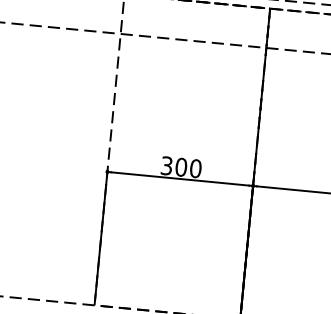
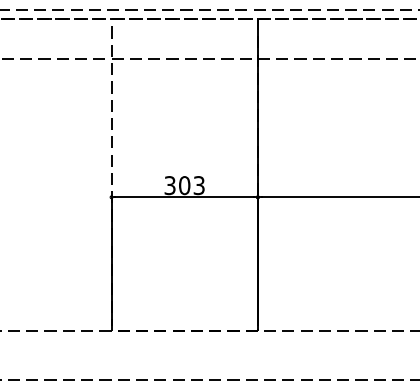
text: (195, 168) -> (198, 185), 300 -> 303

